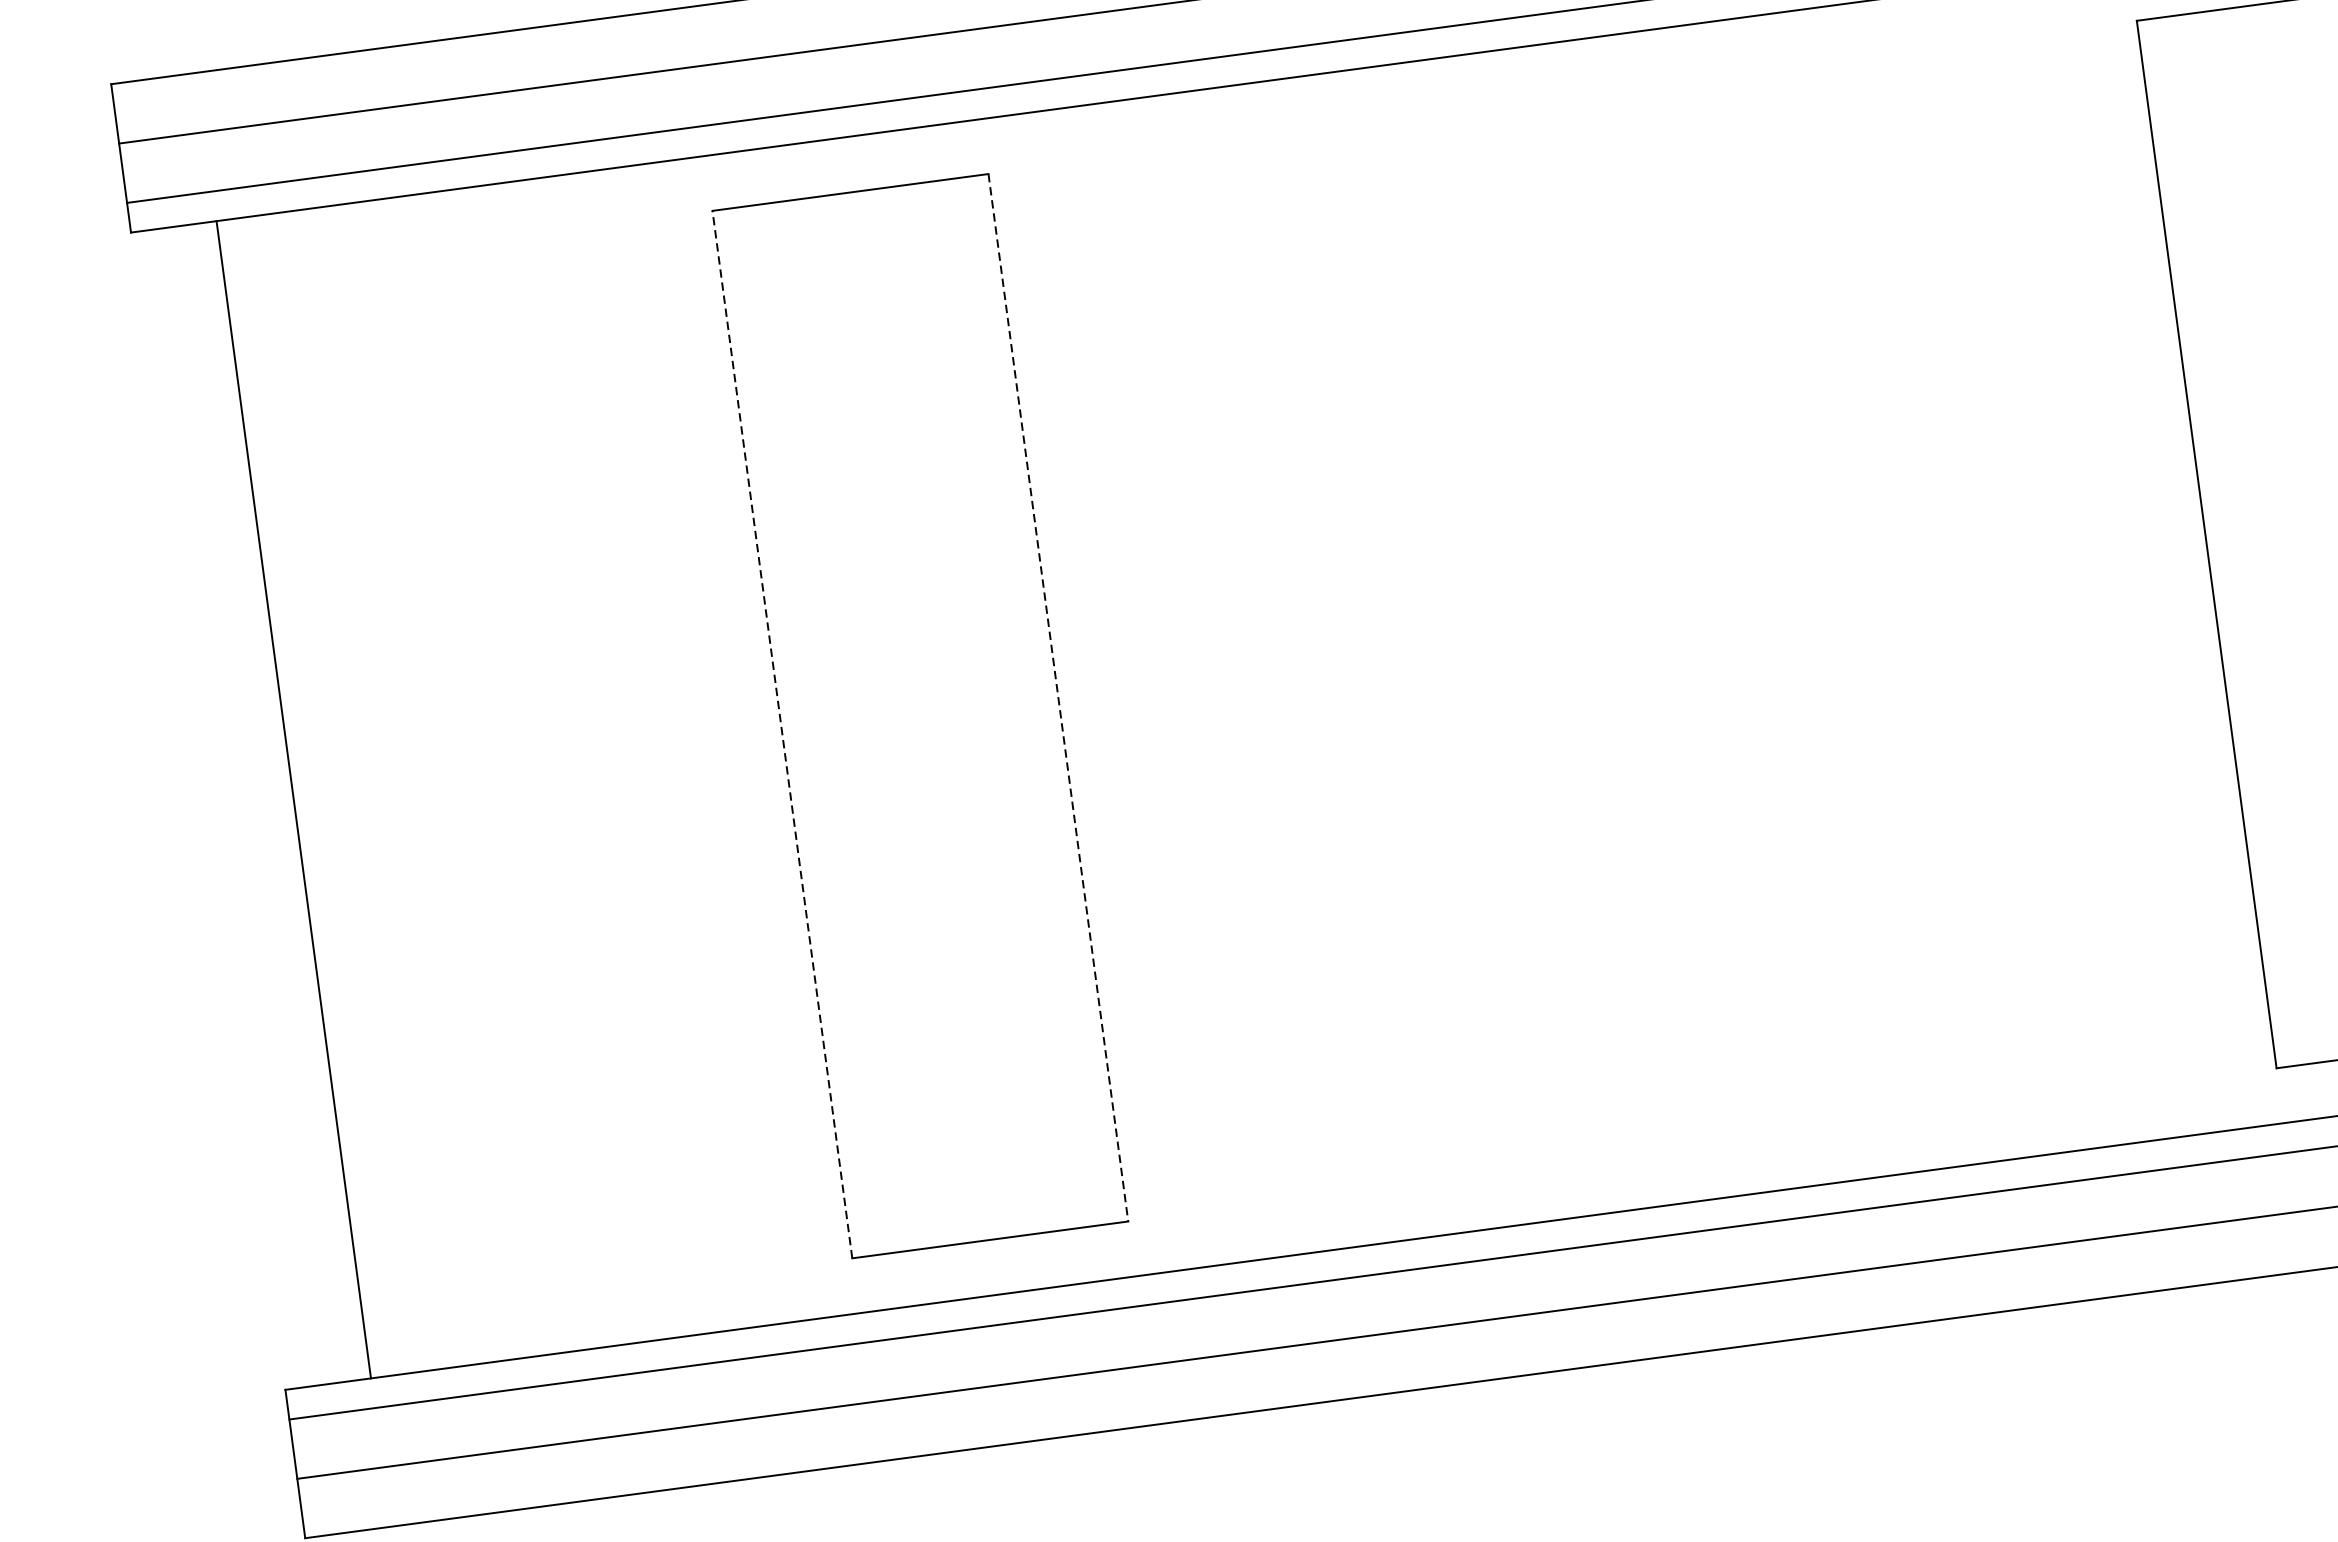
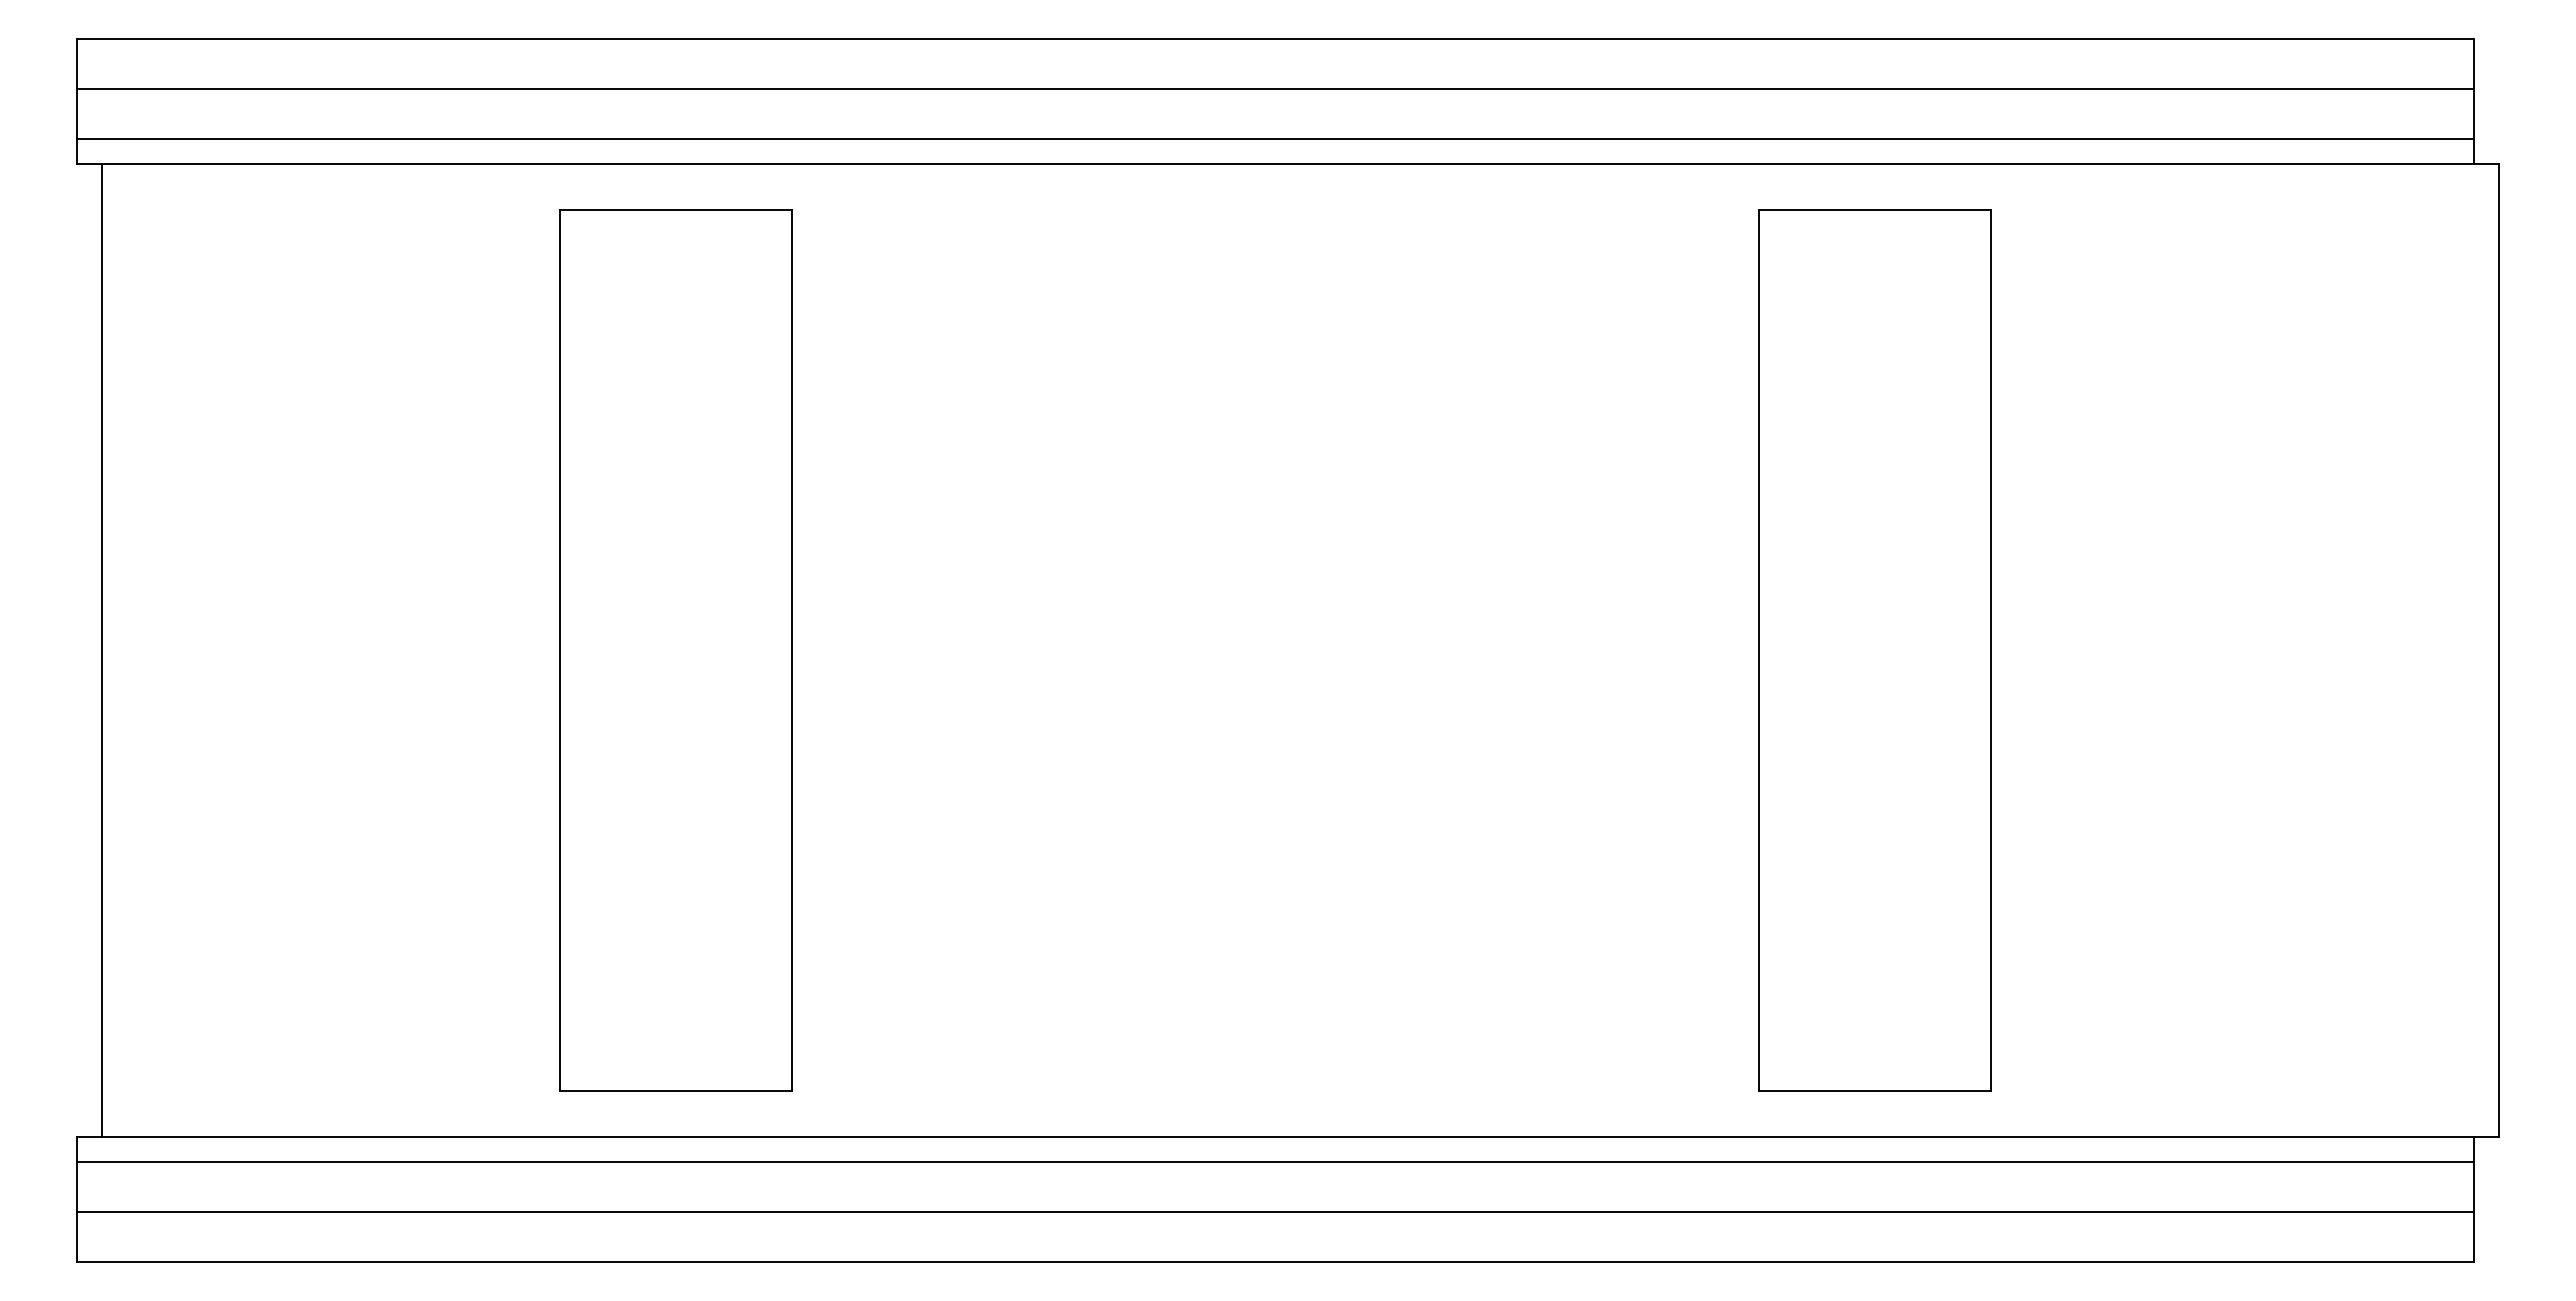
line: (1058, 697) -> (792, 650), dashed -> solid
line: (782, 734) -> (560, 650), dashed -> solid
line: (294, 799) -> (102, 650), moved

